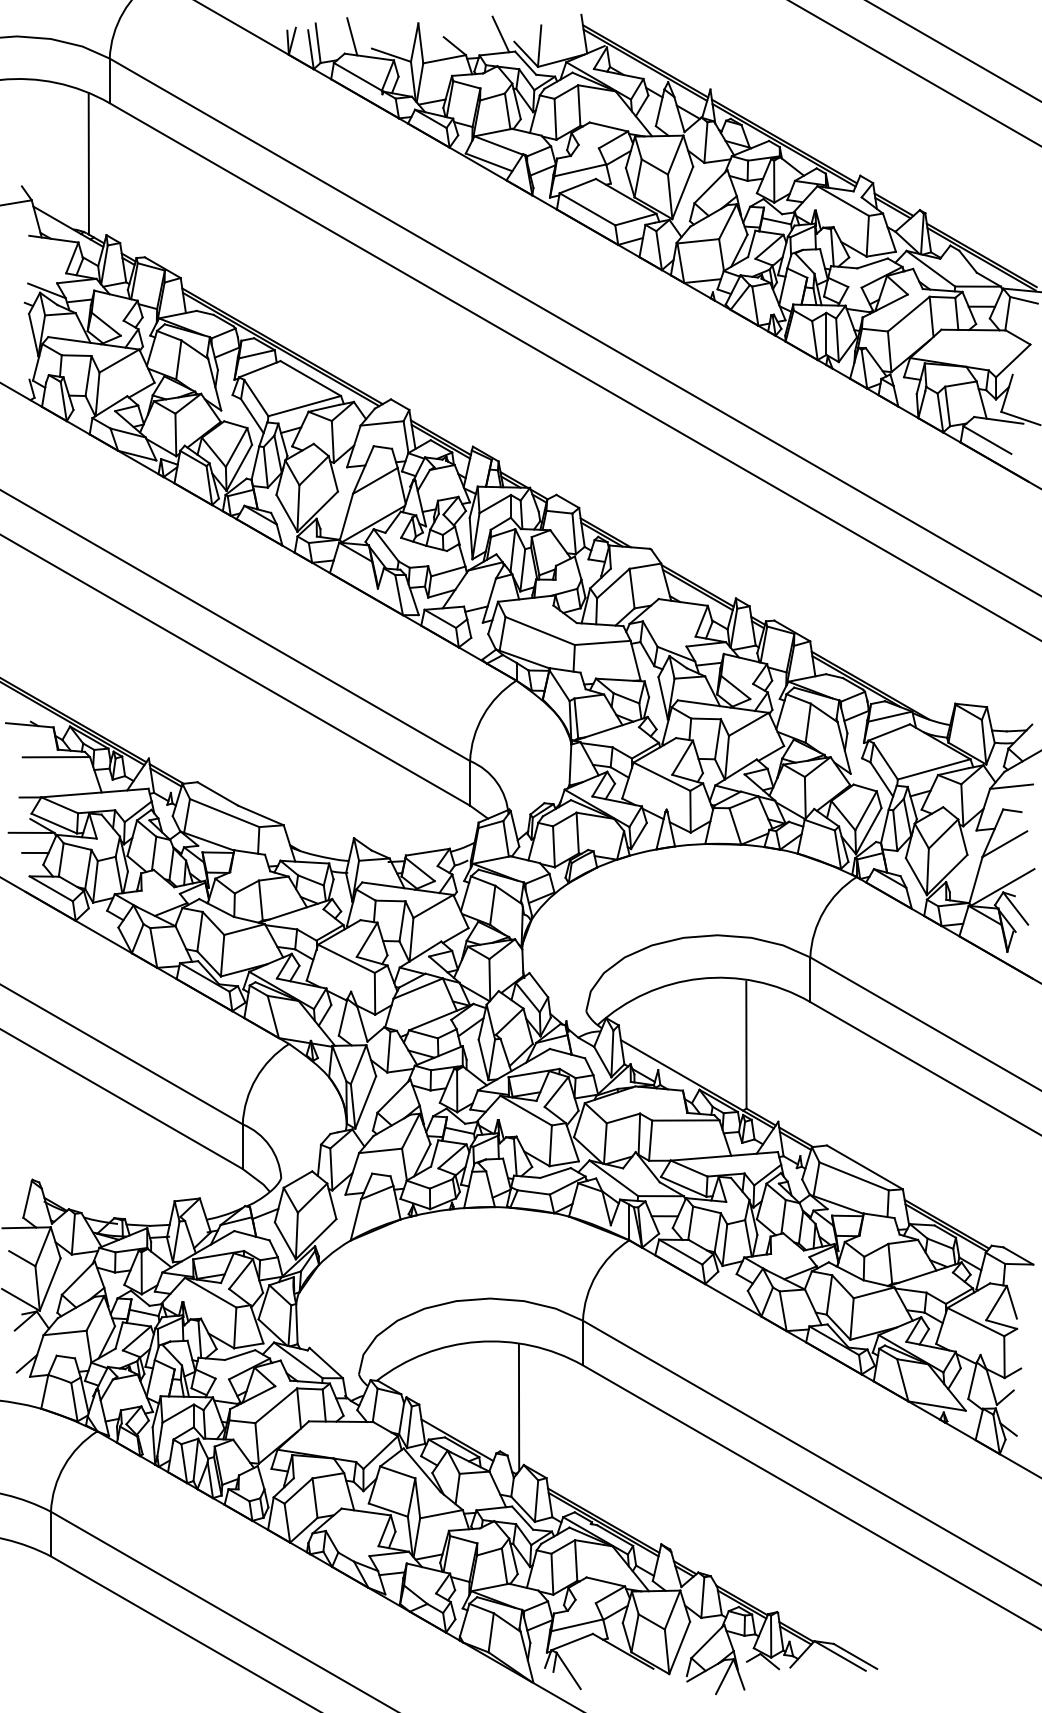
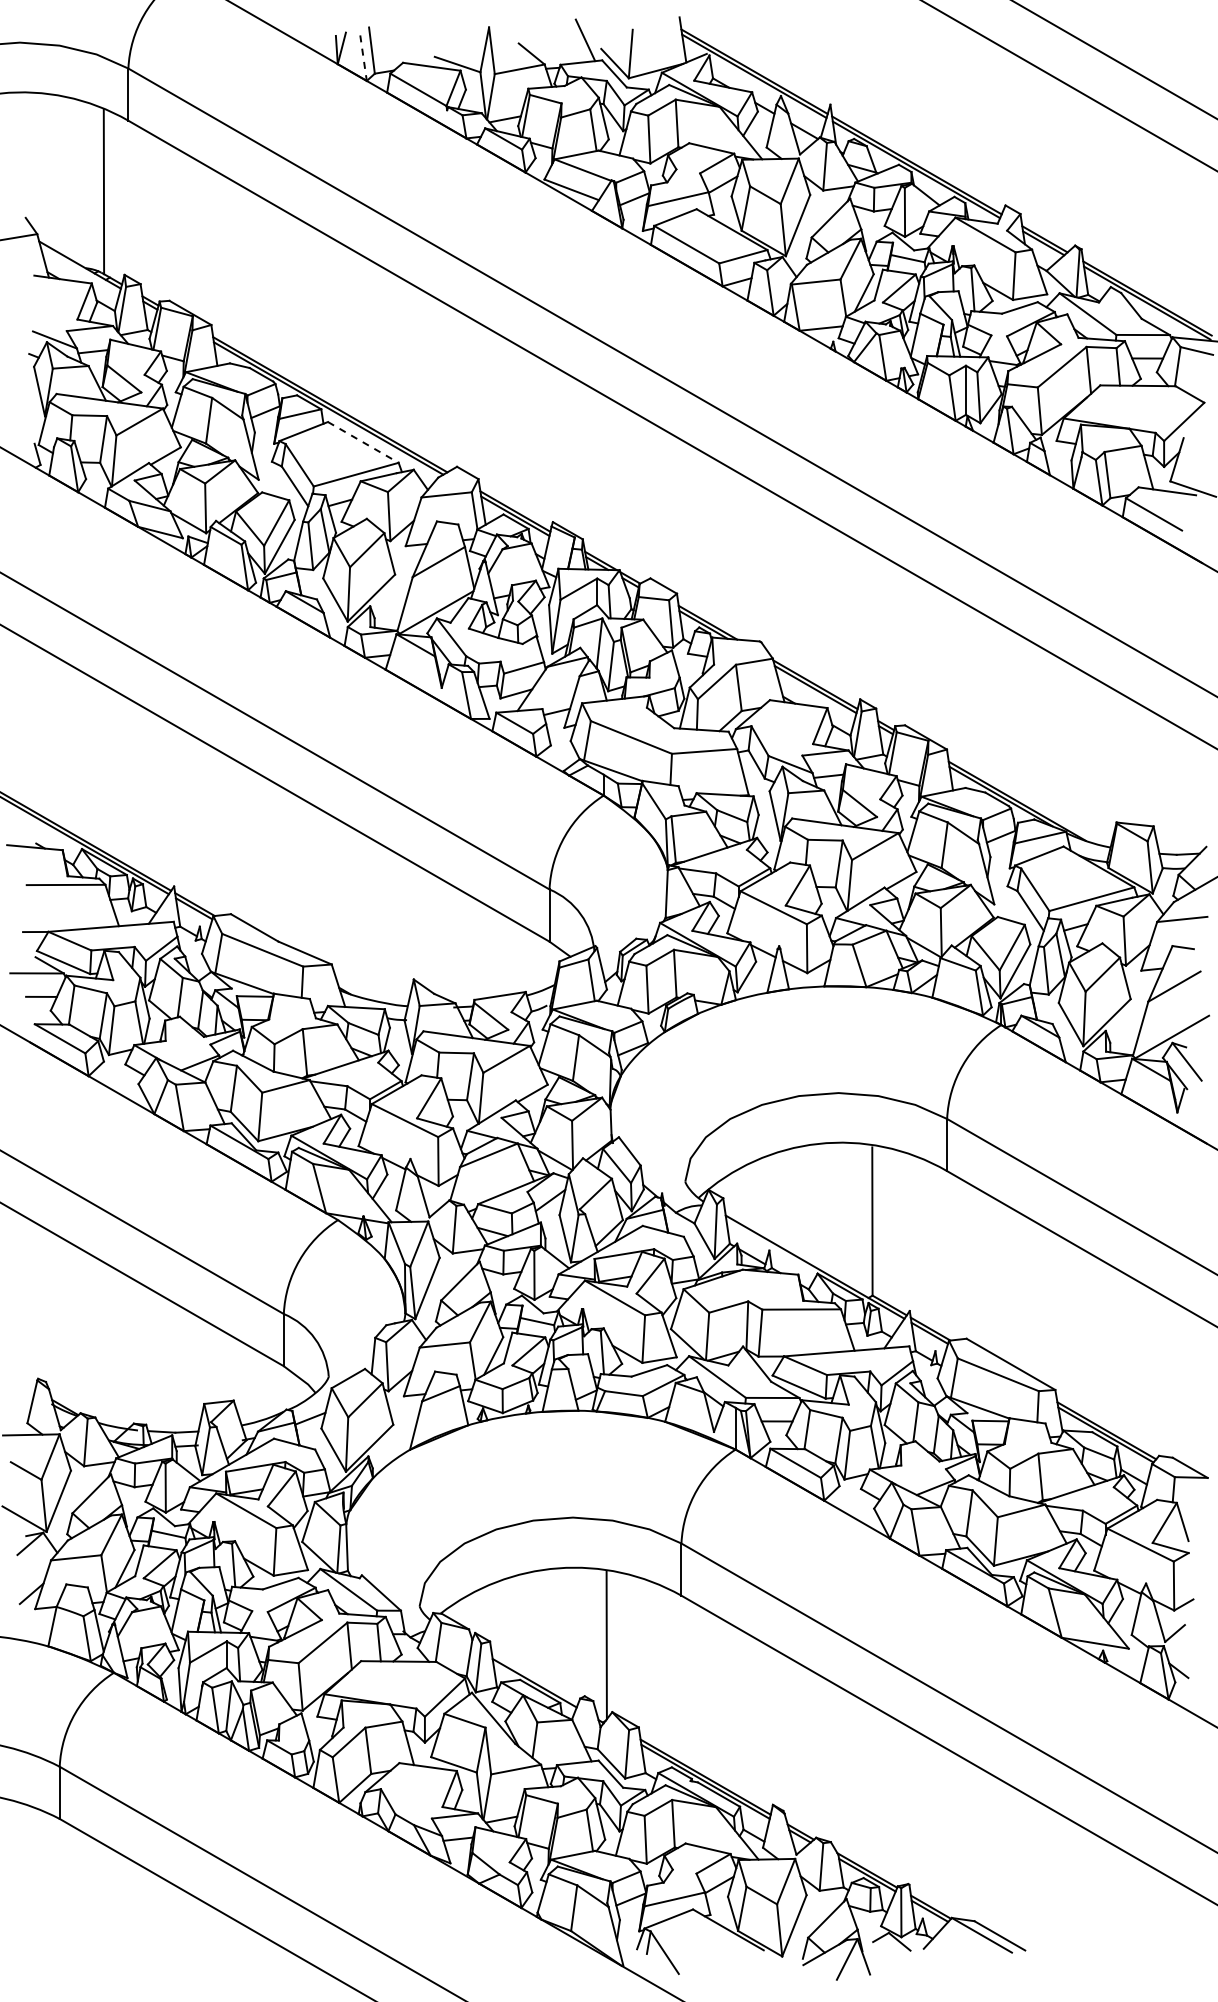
line: (351, 36) -> (411, 42), removed
line: (310, 50) -> (363, 58), solid -> dashed
line: (310, 378) -> (363, 442), solid -> dashed

